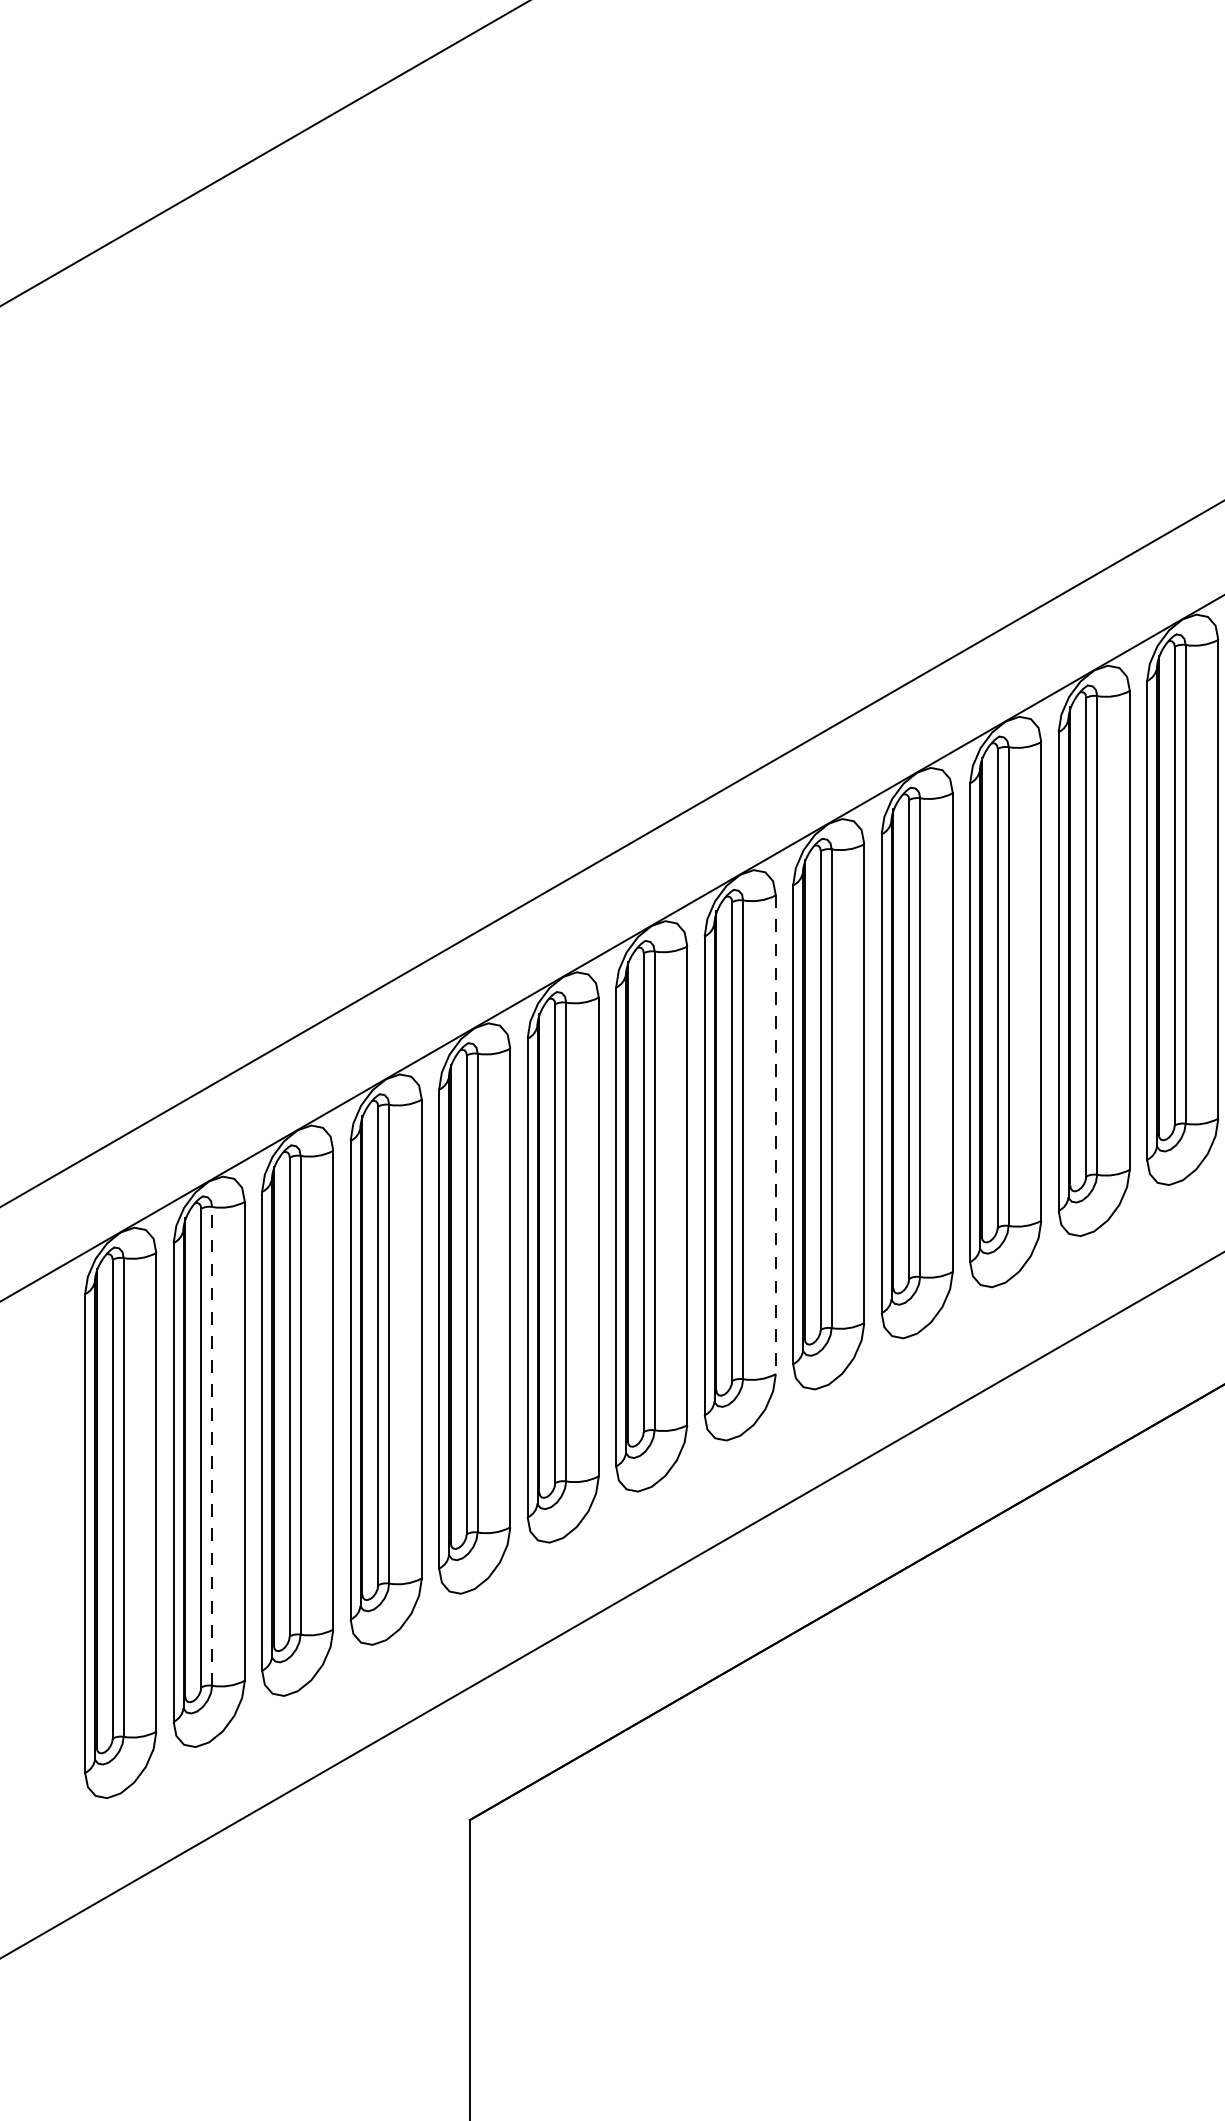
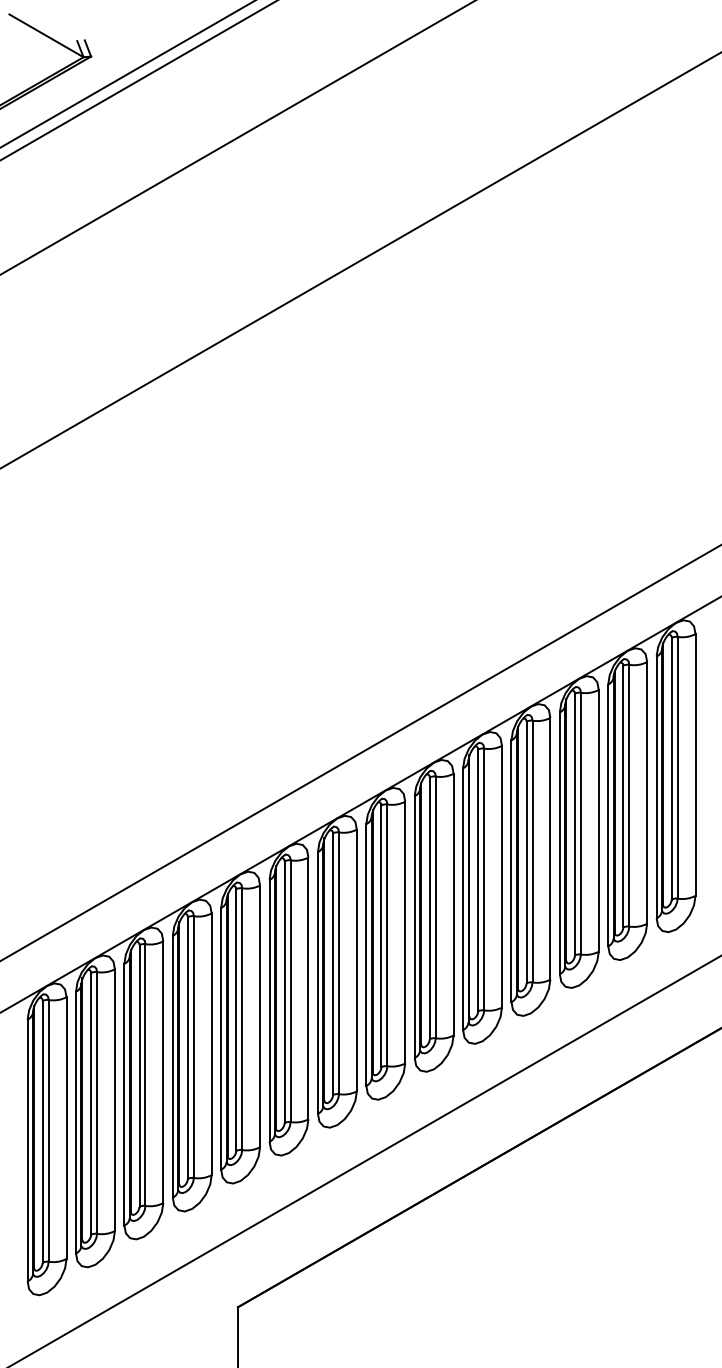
line: (776, 1134) -> (405, 932), dashed -> solid
line: (212, 1445) -> (97, 1102), dashed -> solid

